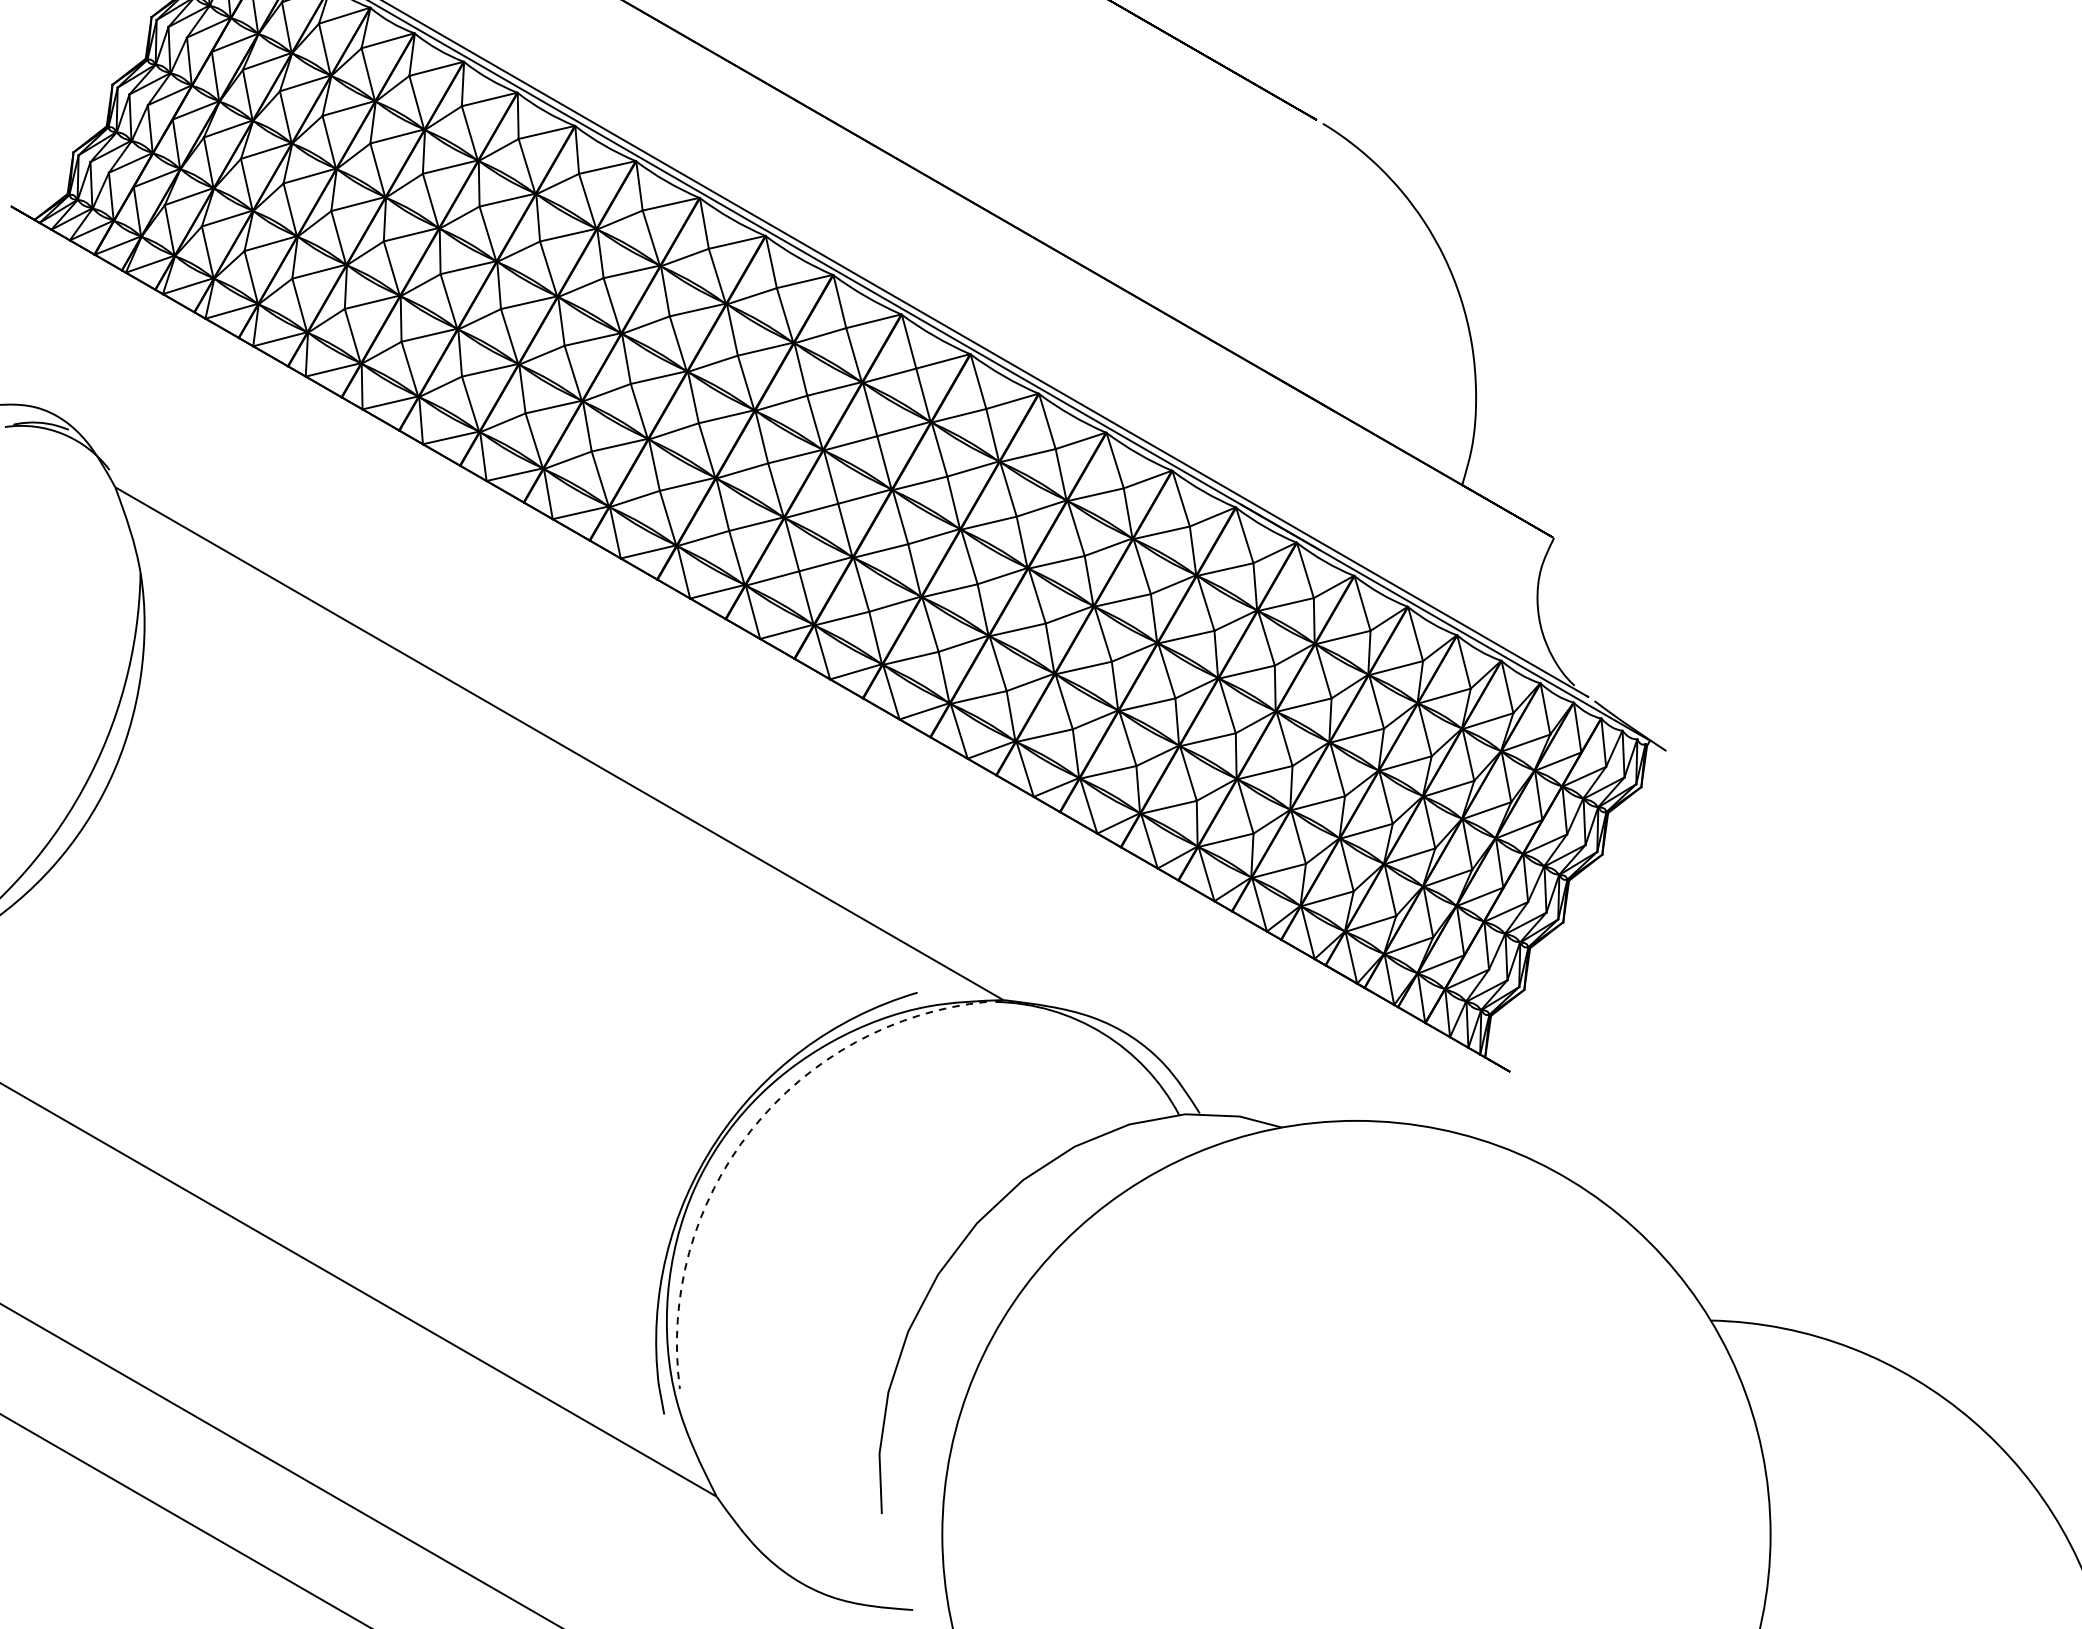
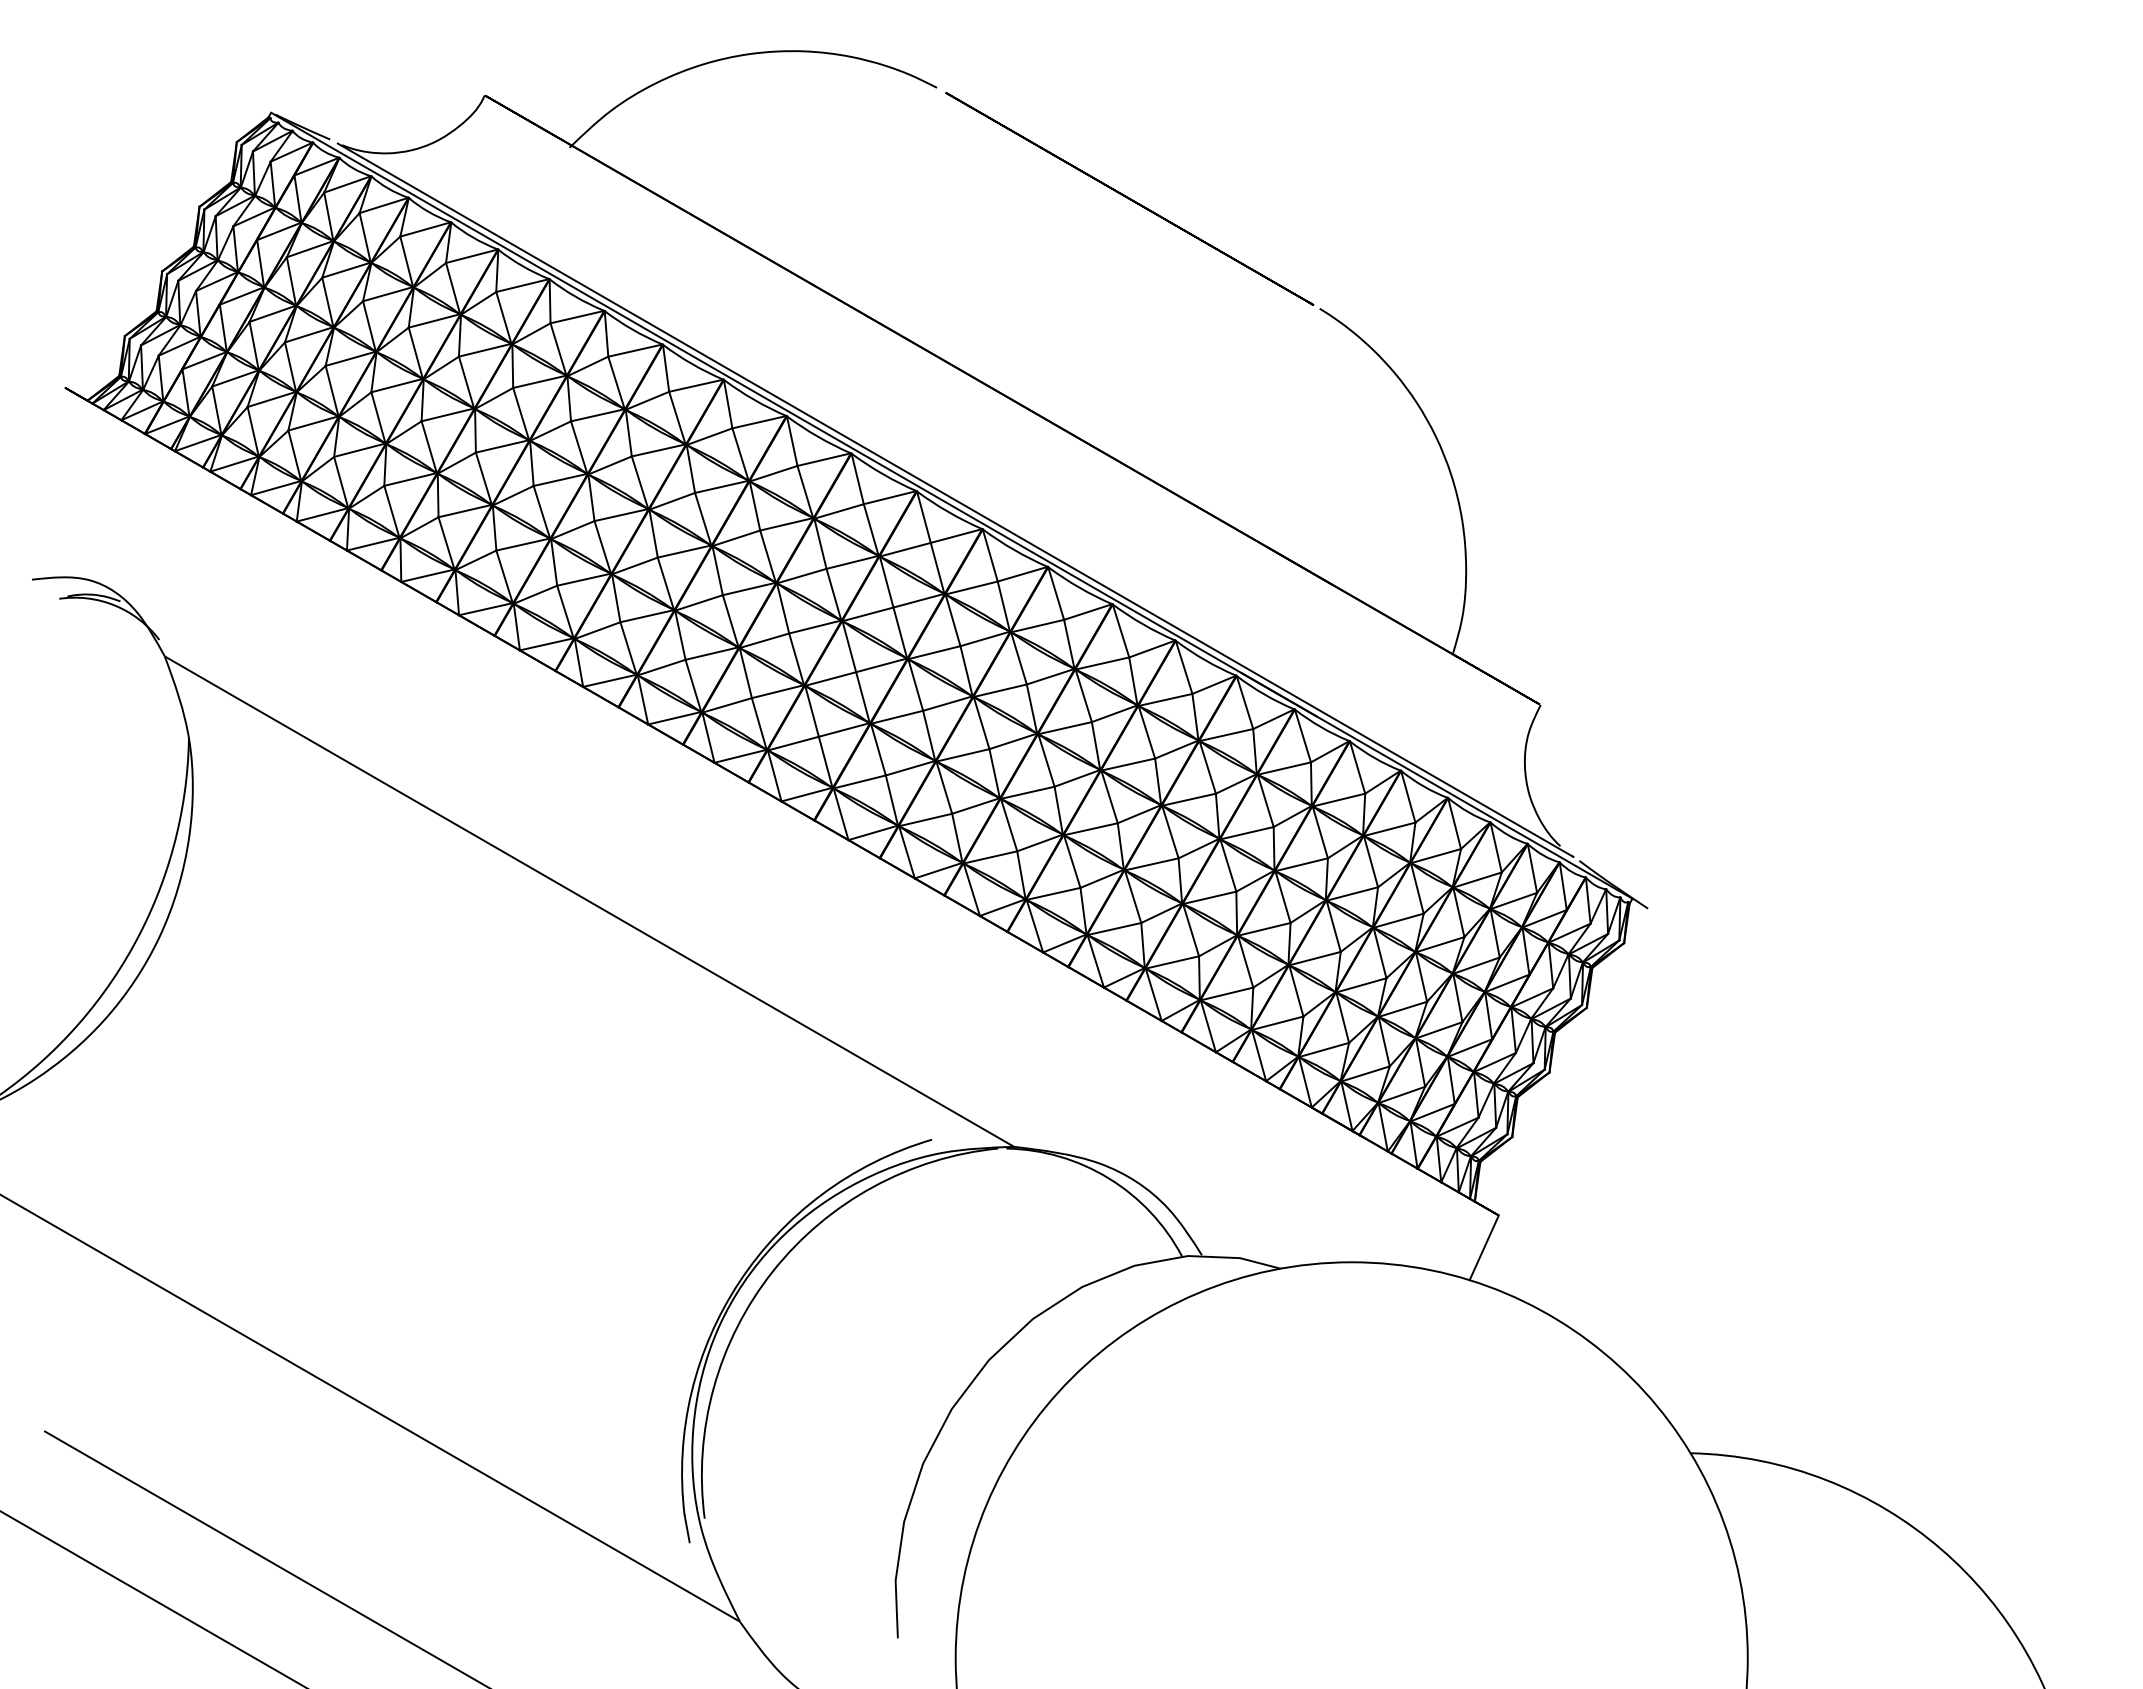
line: (1494, 1105) -> (1483, 1247), added
arc: (750, 1130) -> (772, 1271), dashed -> solid

